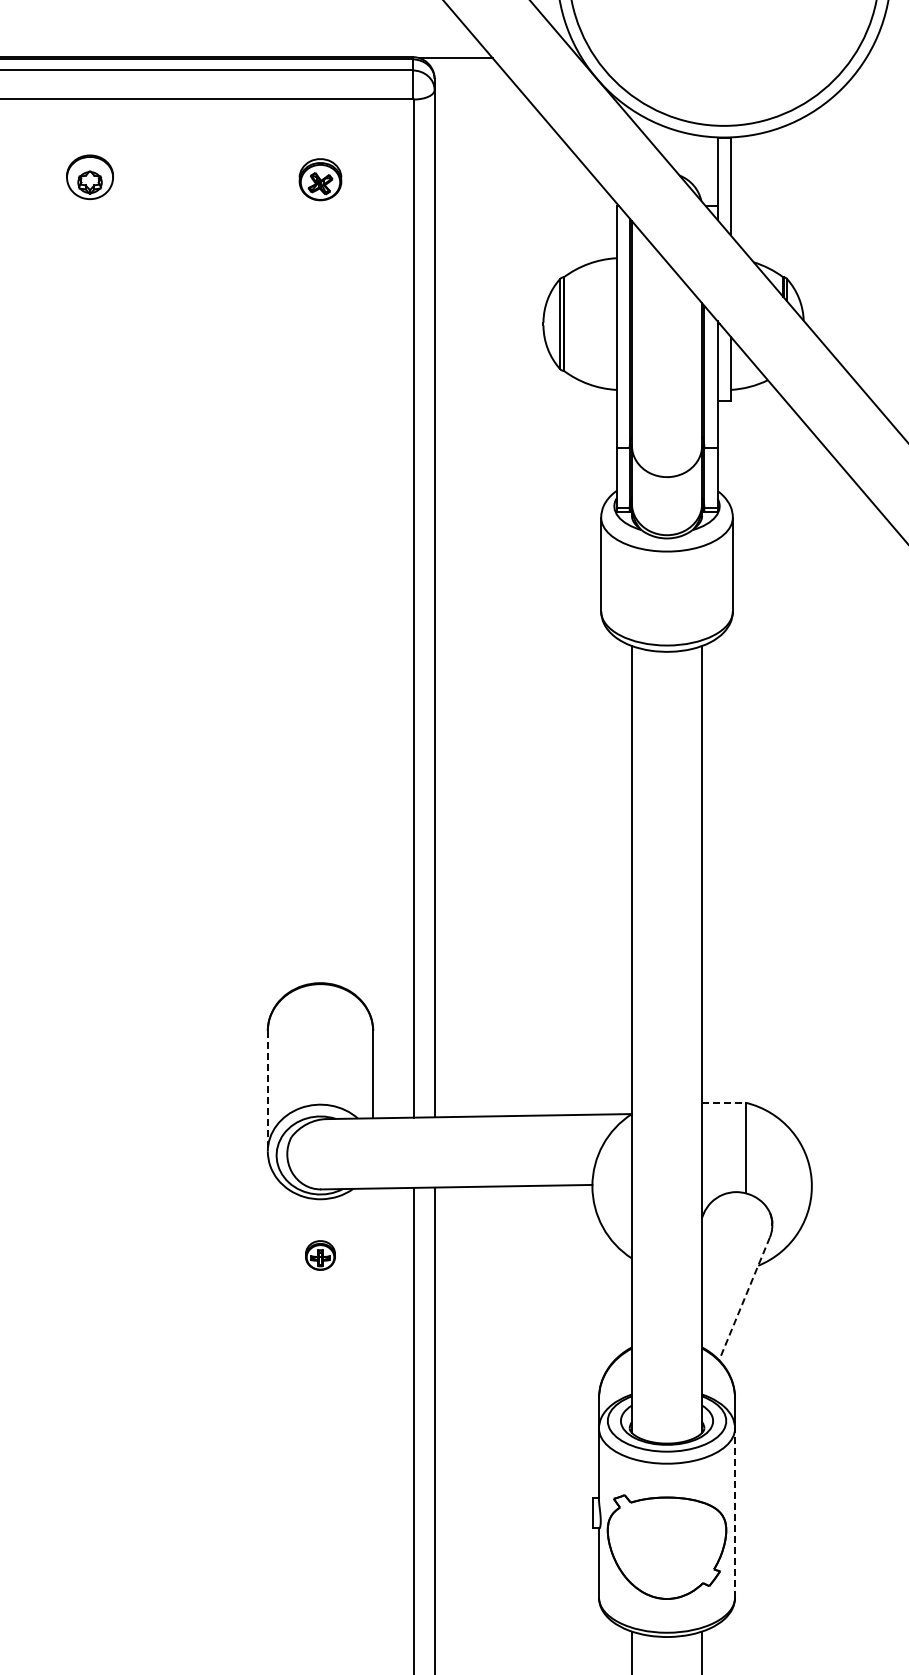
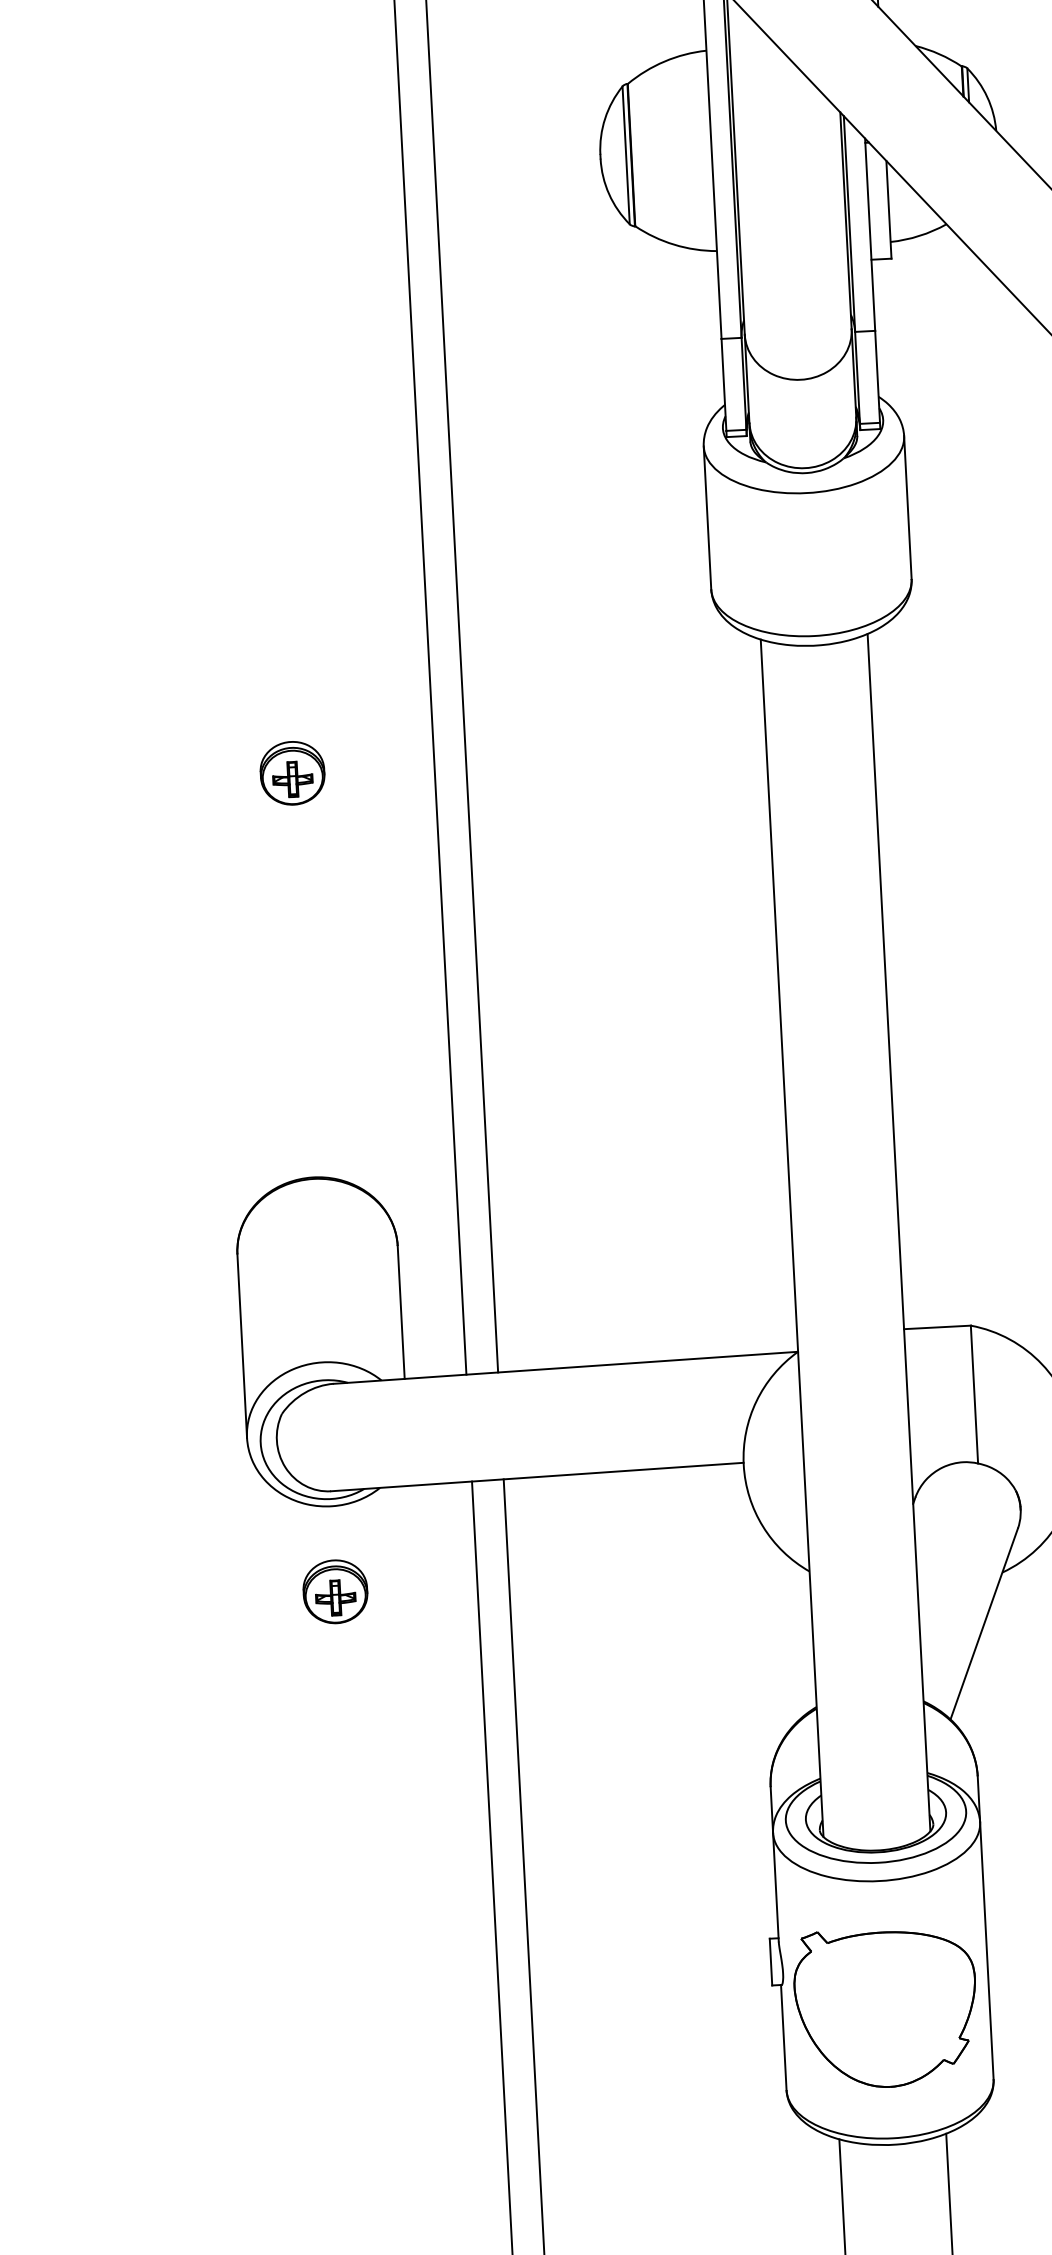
part: (320, 717) -> (292, 773), added
line: (267, 1091) -> (241, 1346), dashed -> solid
line: (724, 1102) -> (938, 1326), dashed -> solid
part: (320, 1255) -> (335, 1591), size x1.43
line: (744, 1299) -> (984, 1625), dashed -> solid
line: (735, 1513) -> (987, 1951), dashed -> solid

